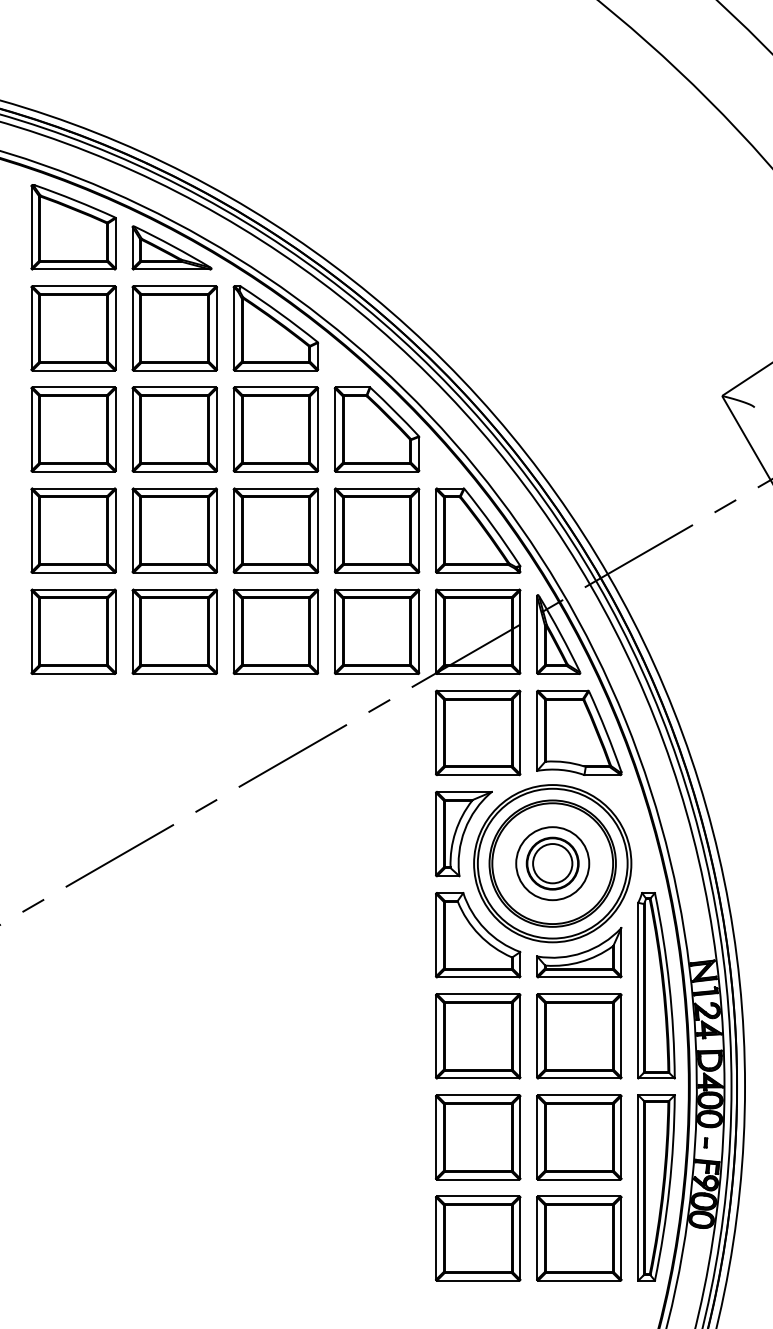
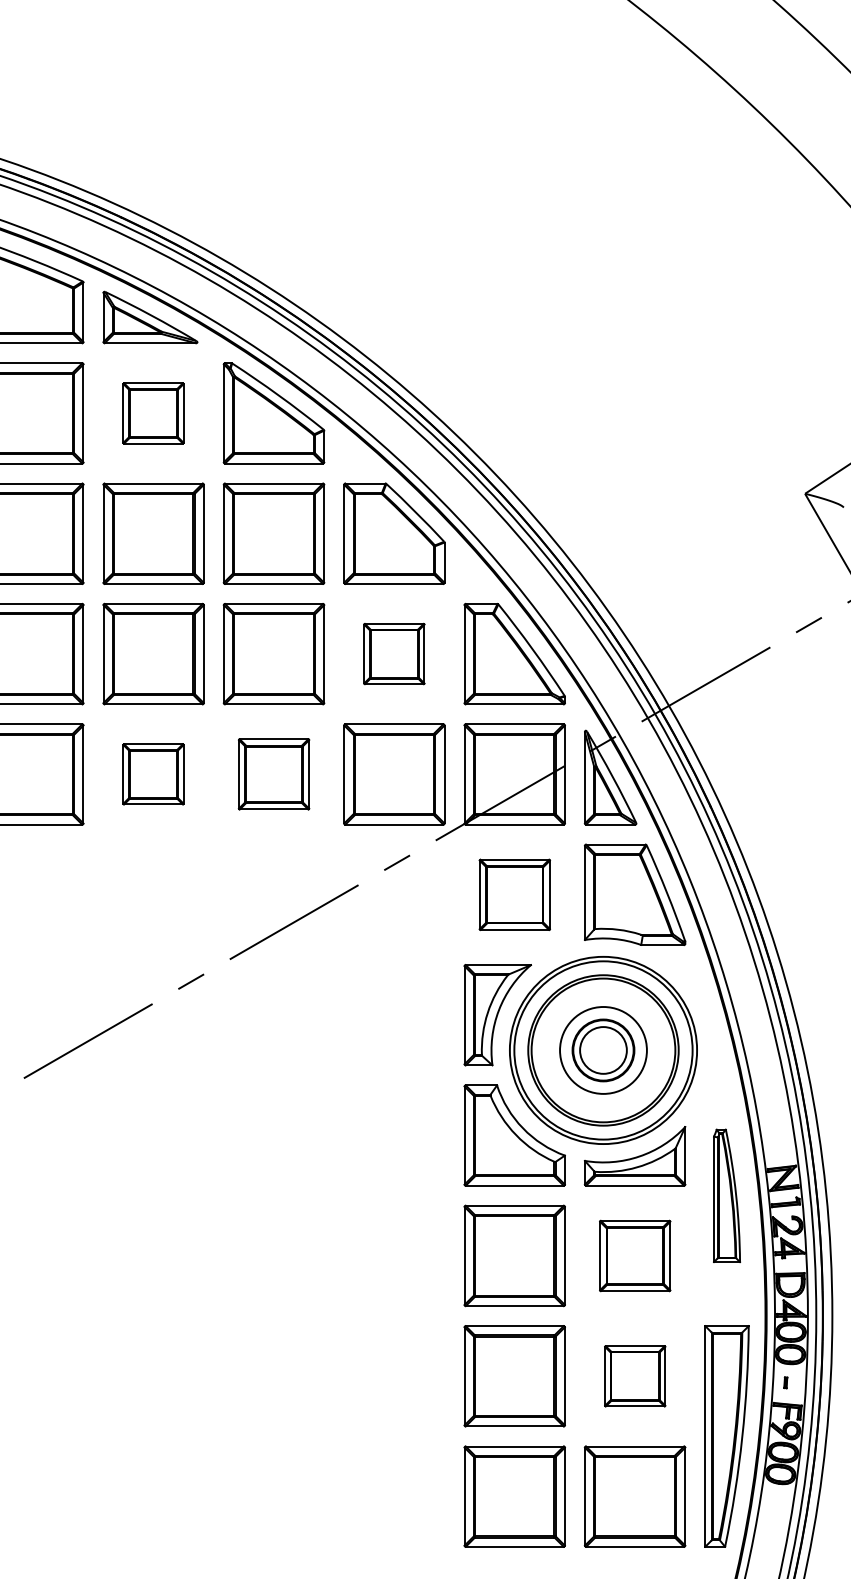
part: (174, 328) -> (153, 413), size x0.6
part: (376, 530) -> (393, 653), size x0.6
part: (174, 631) -> (153, 774), size x0.6
part: (275, 631) -> (273, 774), size x0.7
part: (478, 732) -> (515, 894), size x0.7
part: (656, 985) -> (726, 1195), size x0.6
part: (579, 1036) -> (635, 1256), size x0.7
part: (579, 1137) -> (635, 1376), size x0.6

